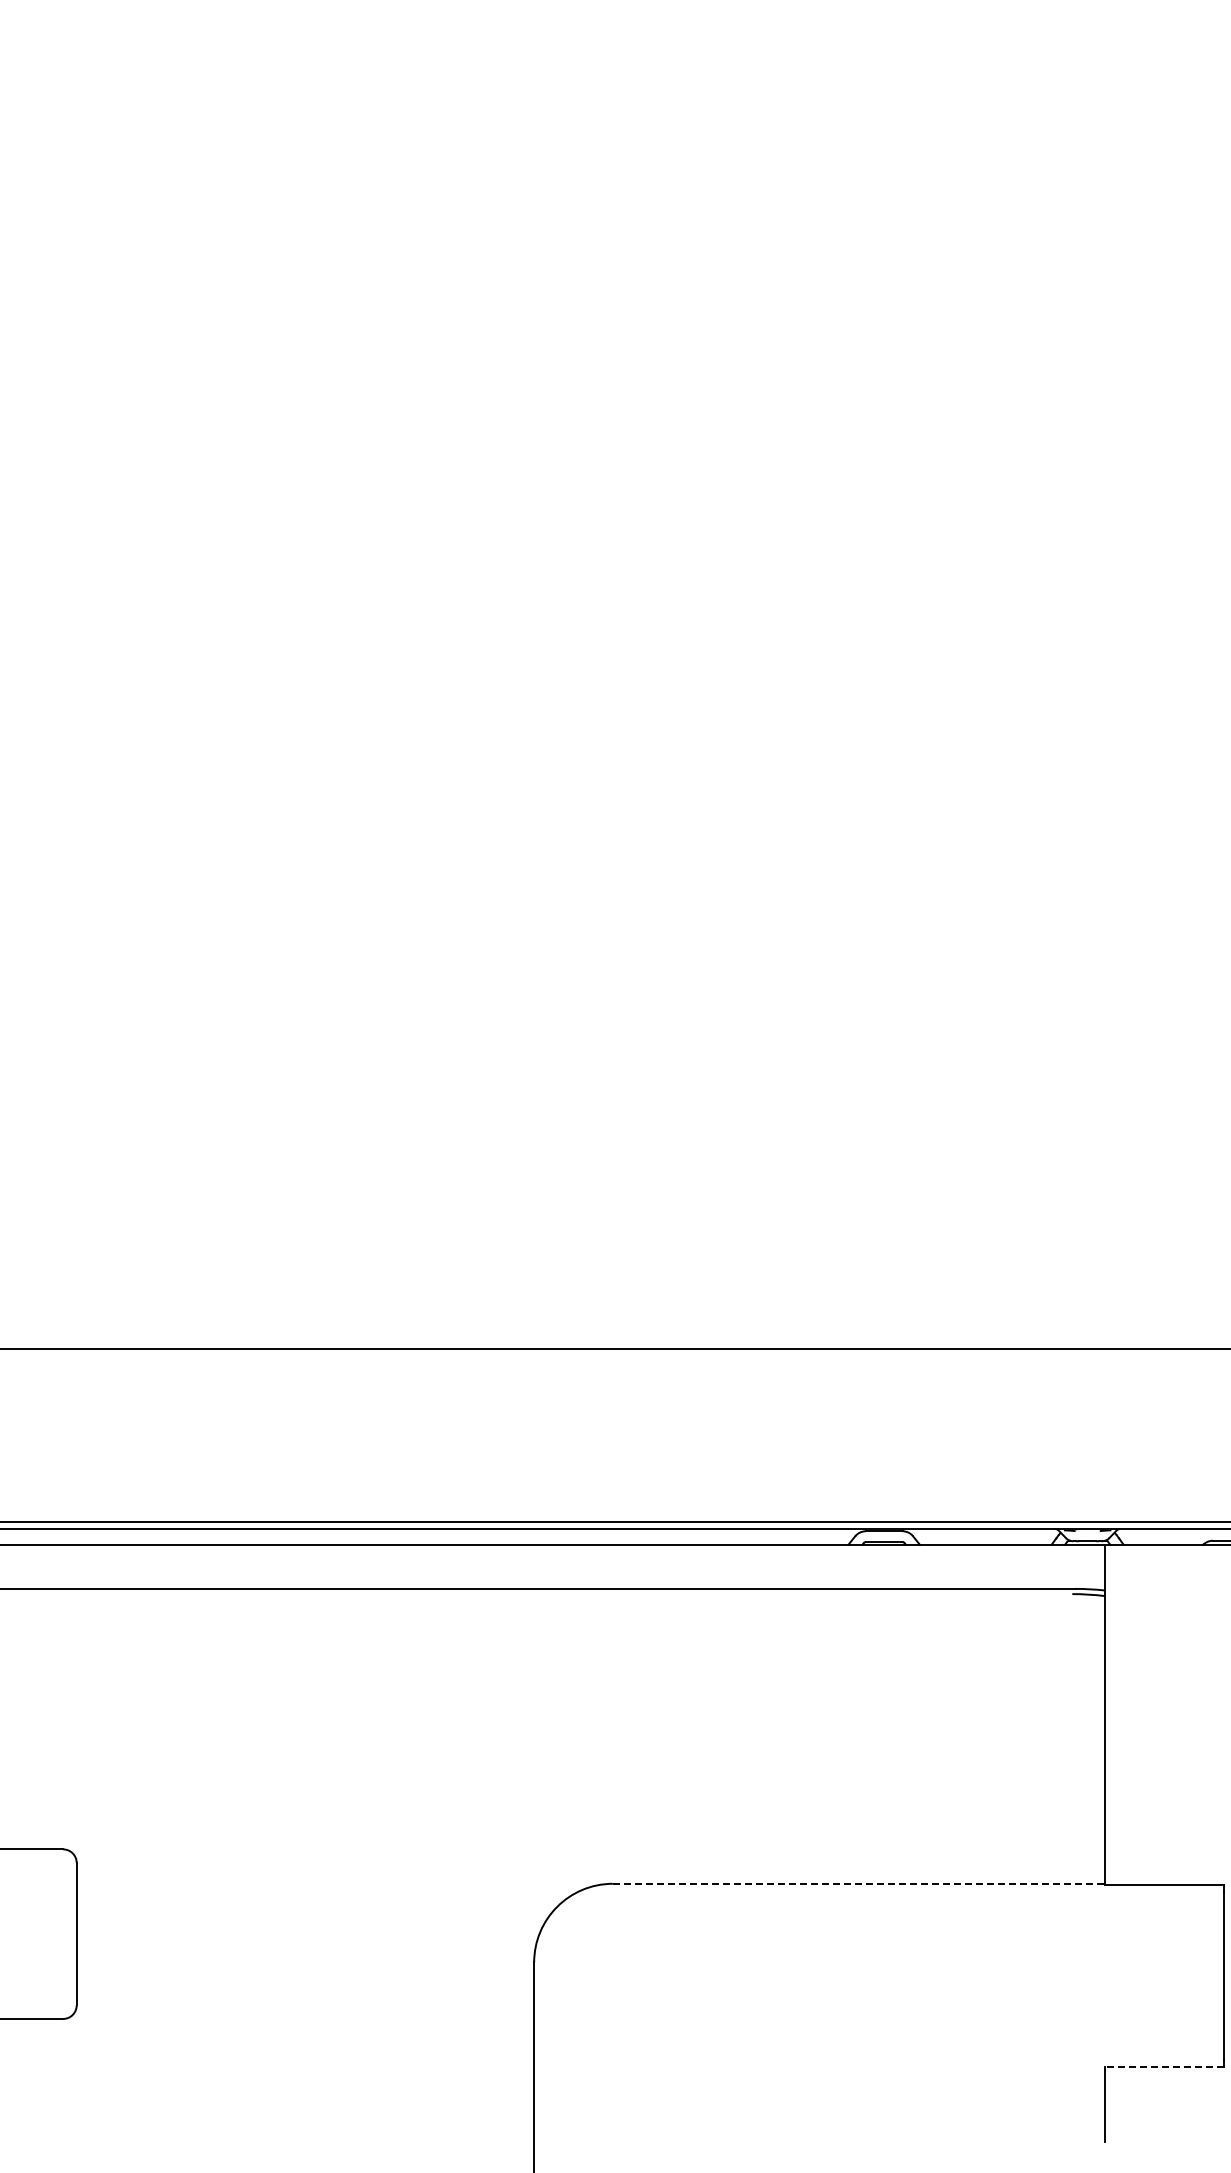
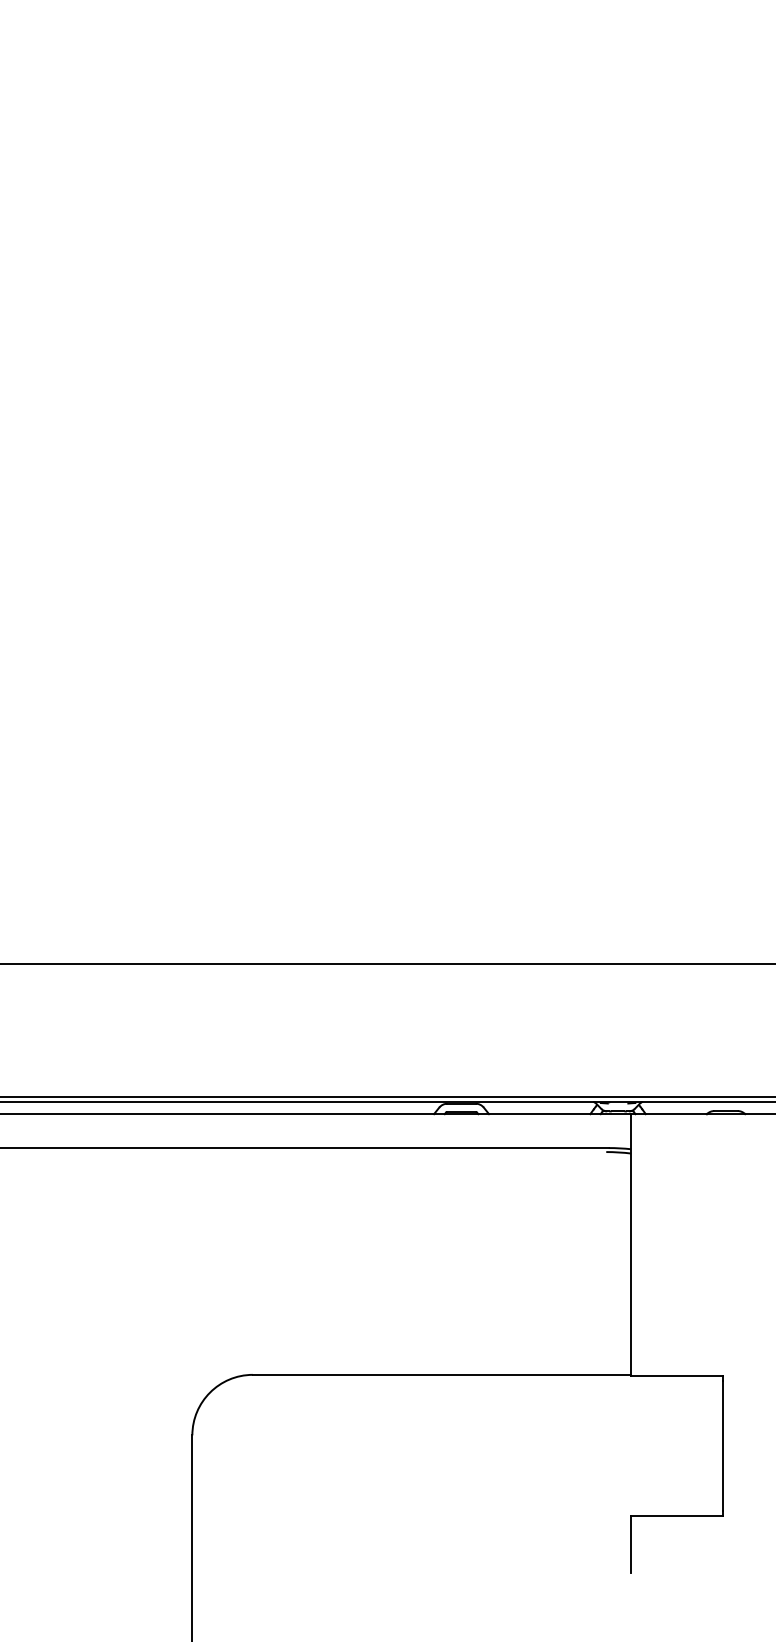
line: (858, 1883) -> (441, 1374), dashed -> solid
line: (1164, 2067) -> (677, 1516), dashed -> solid

